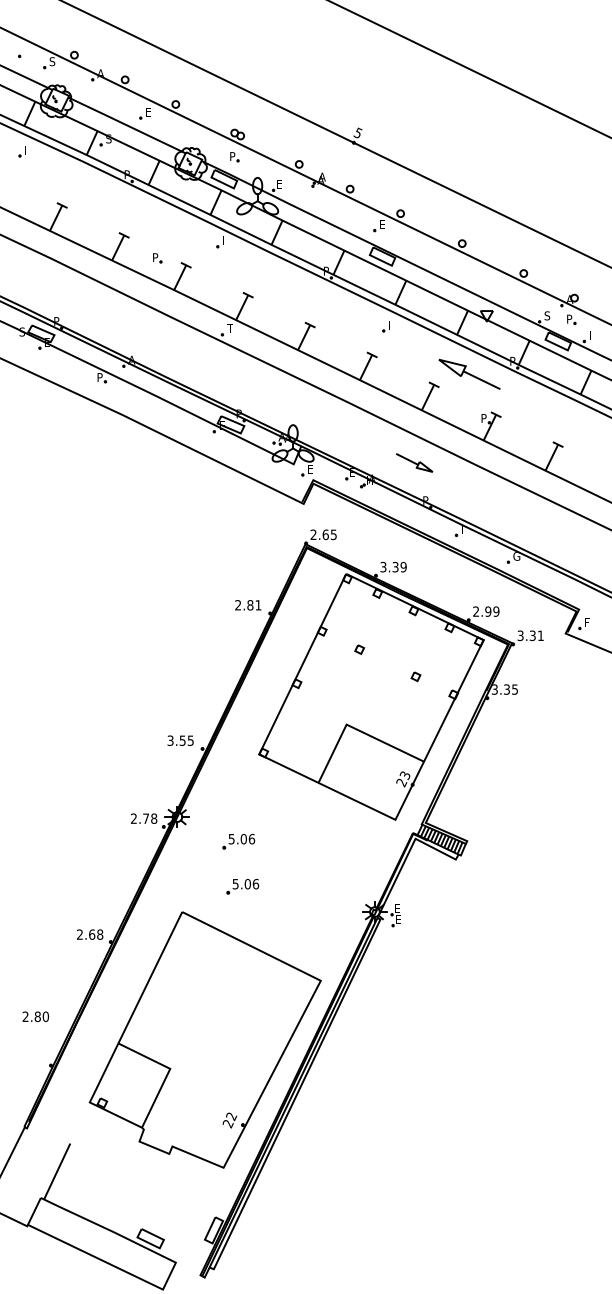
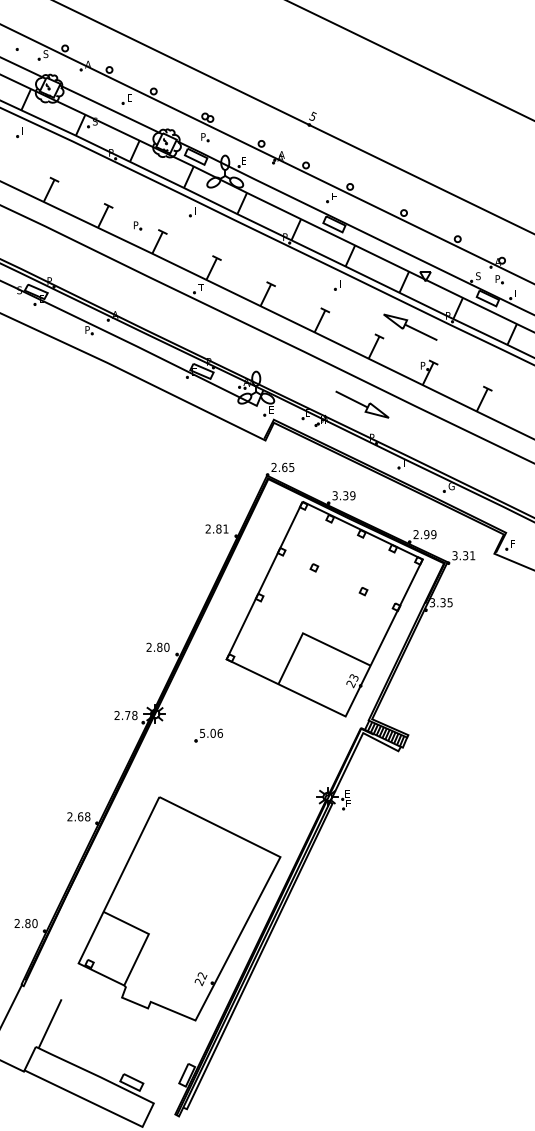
part: (414, 462) -> (362, 404), size x1.67
text: (180, 740) -> (157, 647), 3.55 -> 2.80
part: (242, 886) -> (212, 774), removed
text: (35, 1016) -> (25, 923), moved

